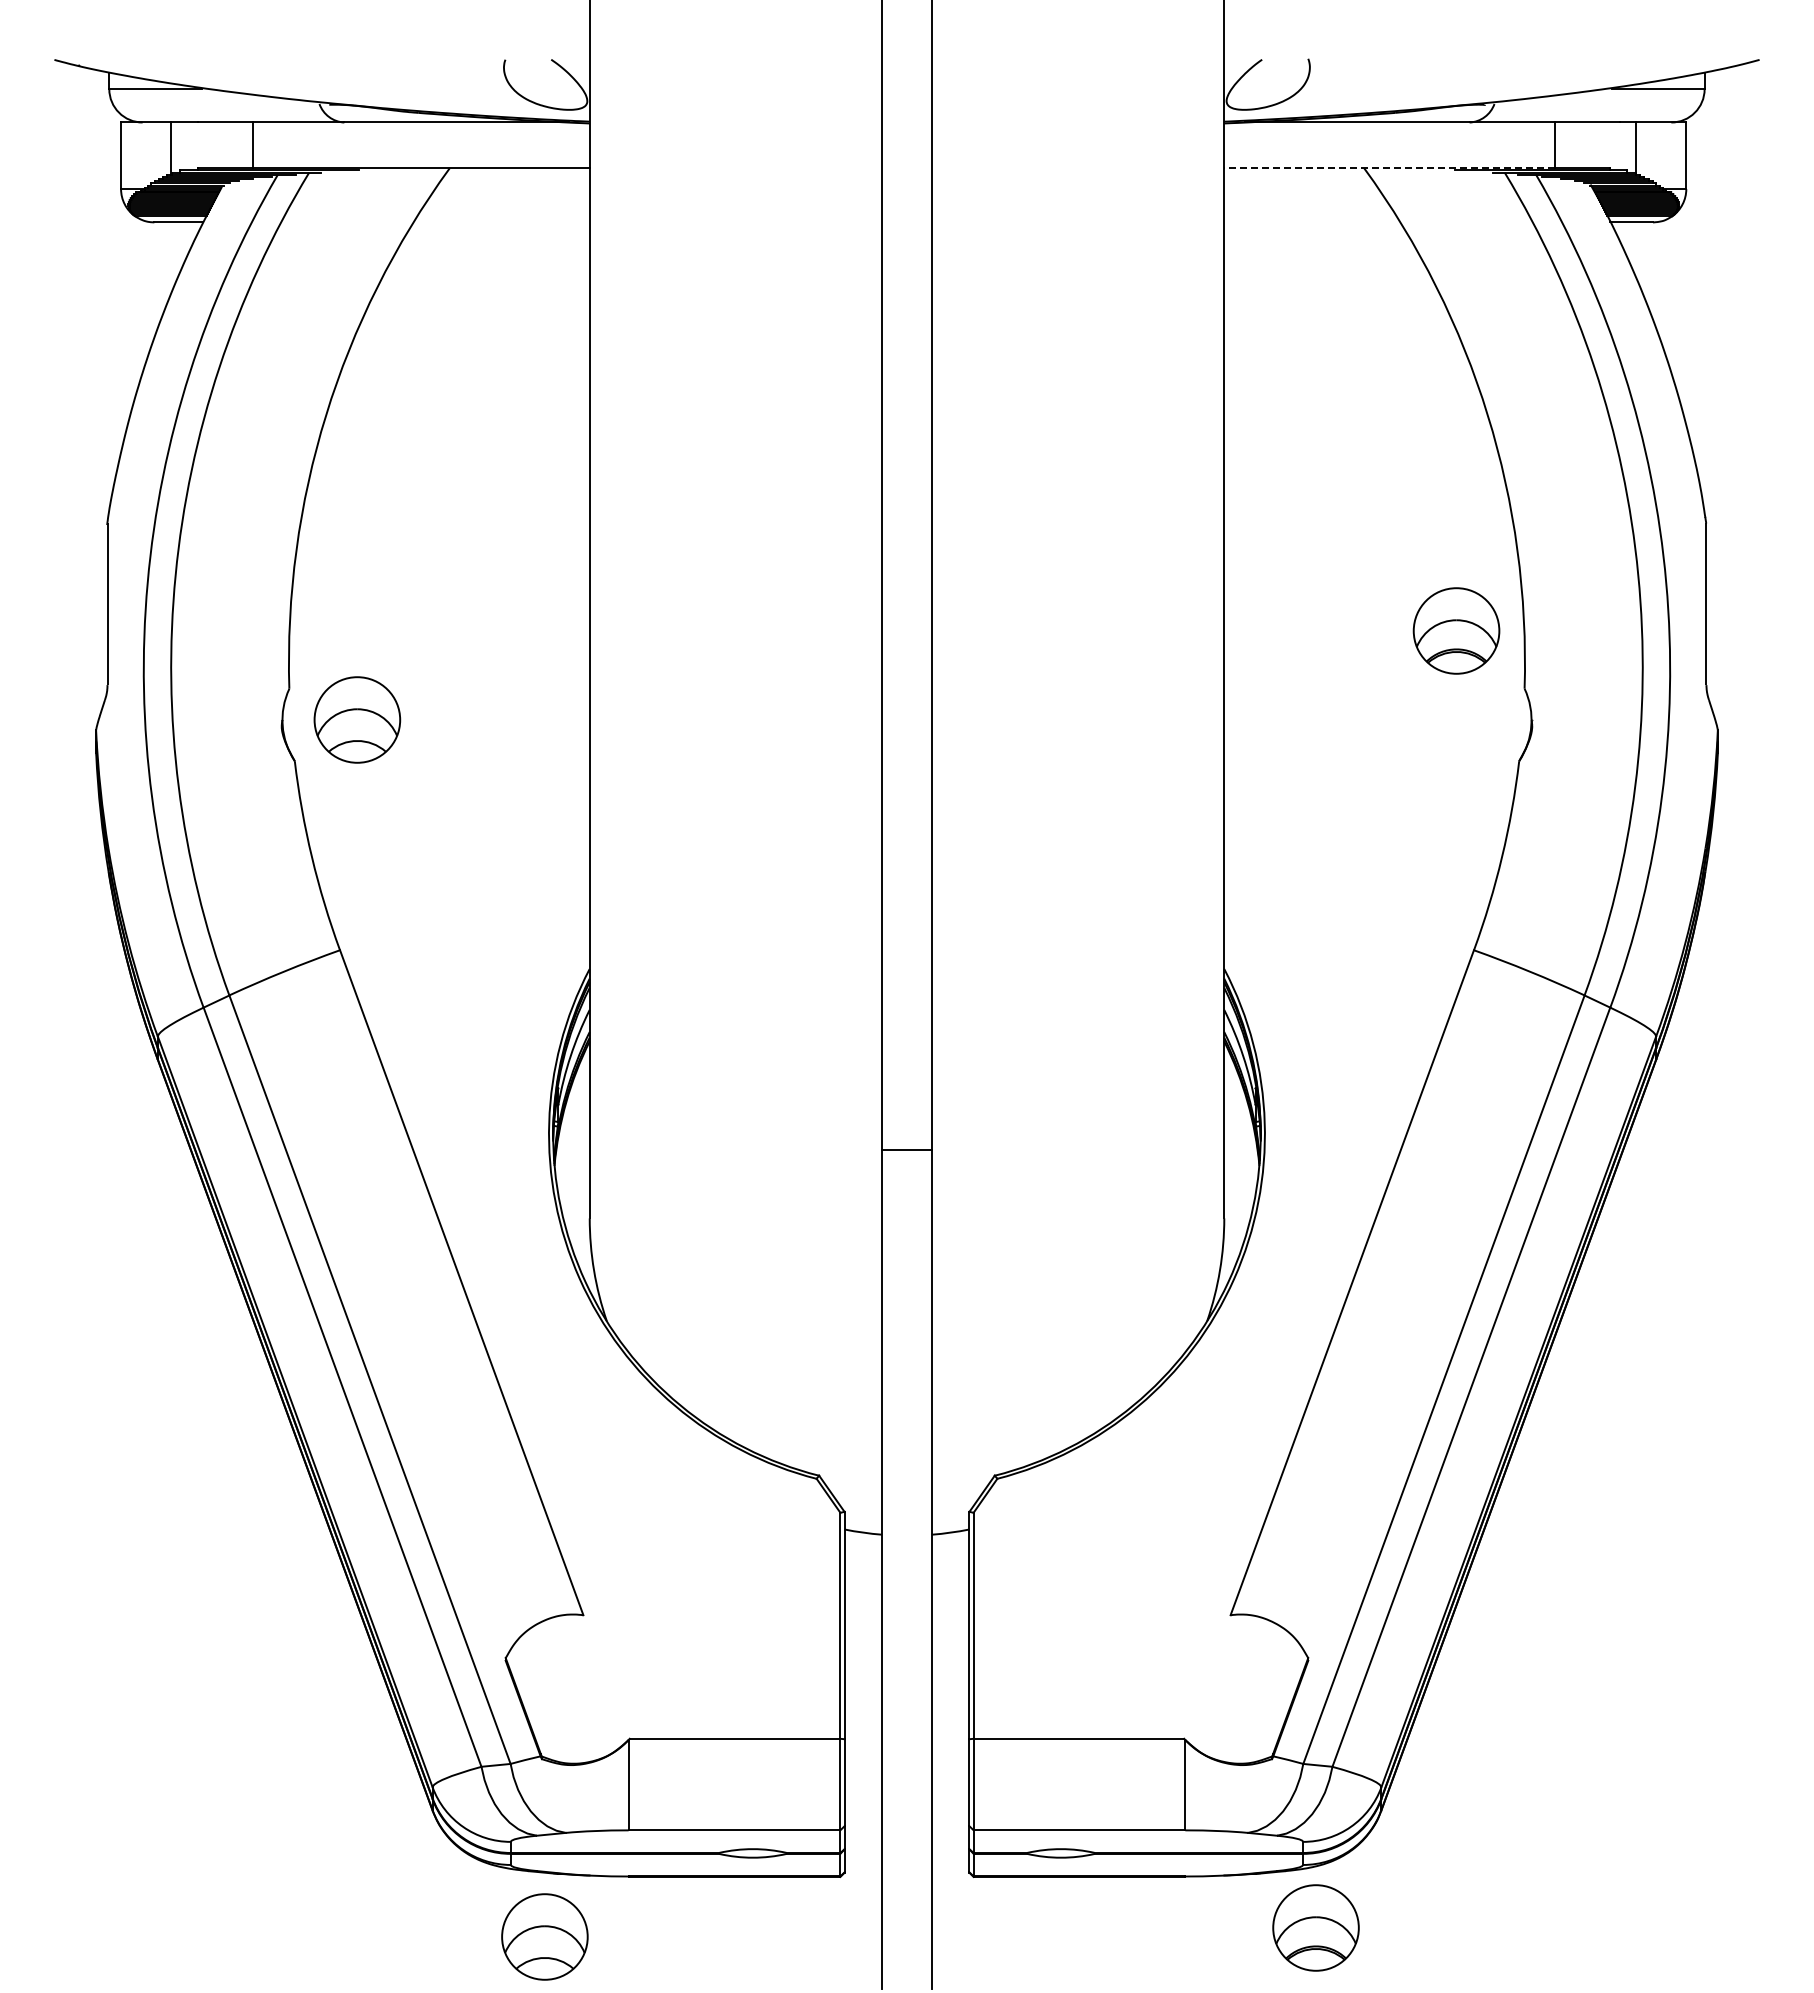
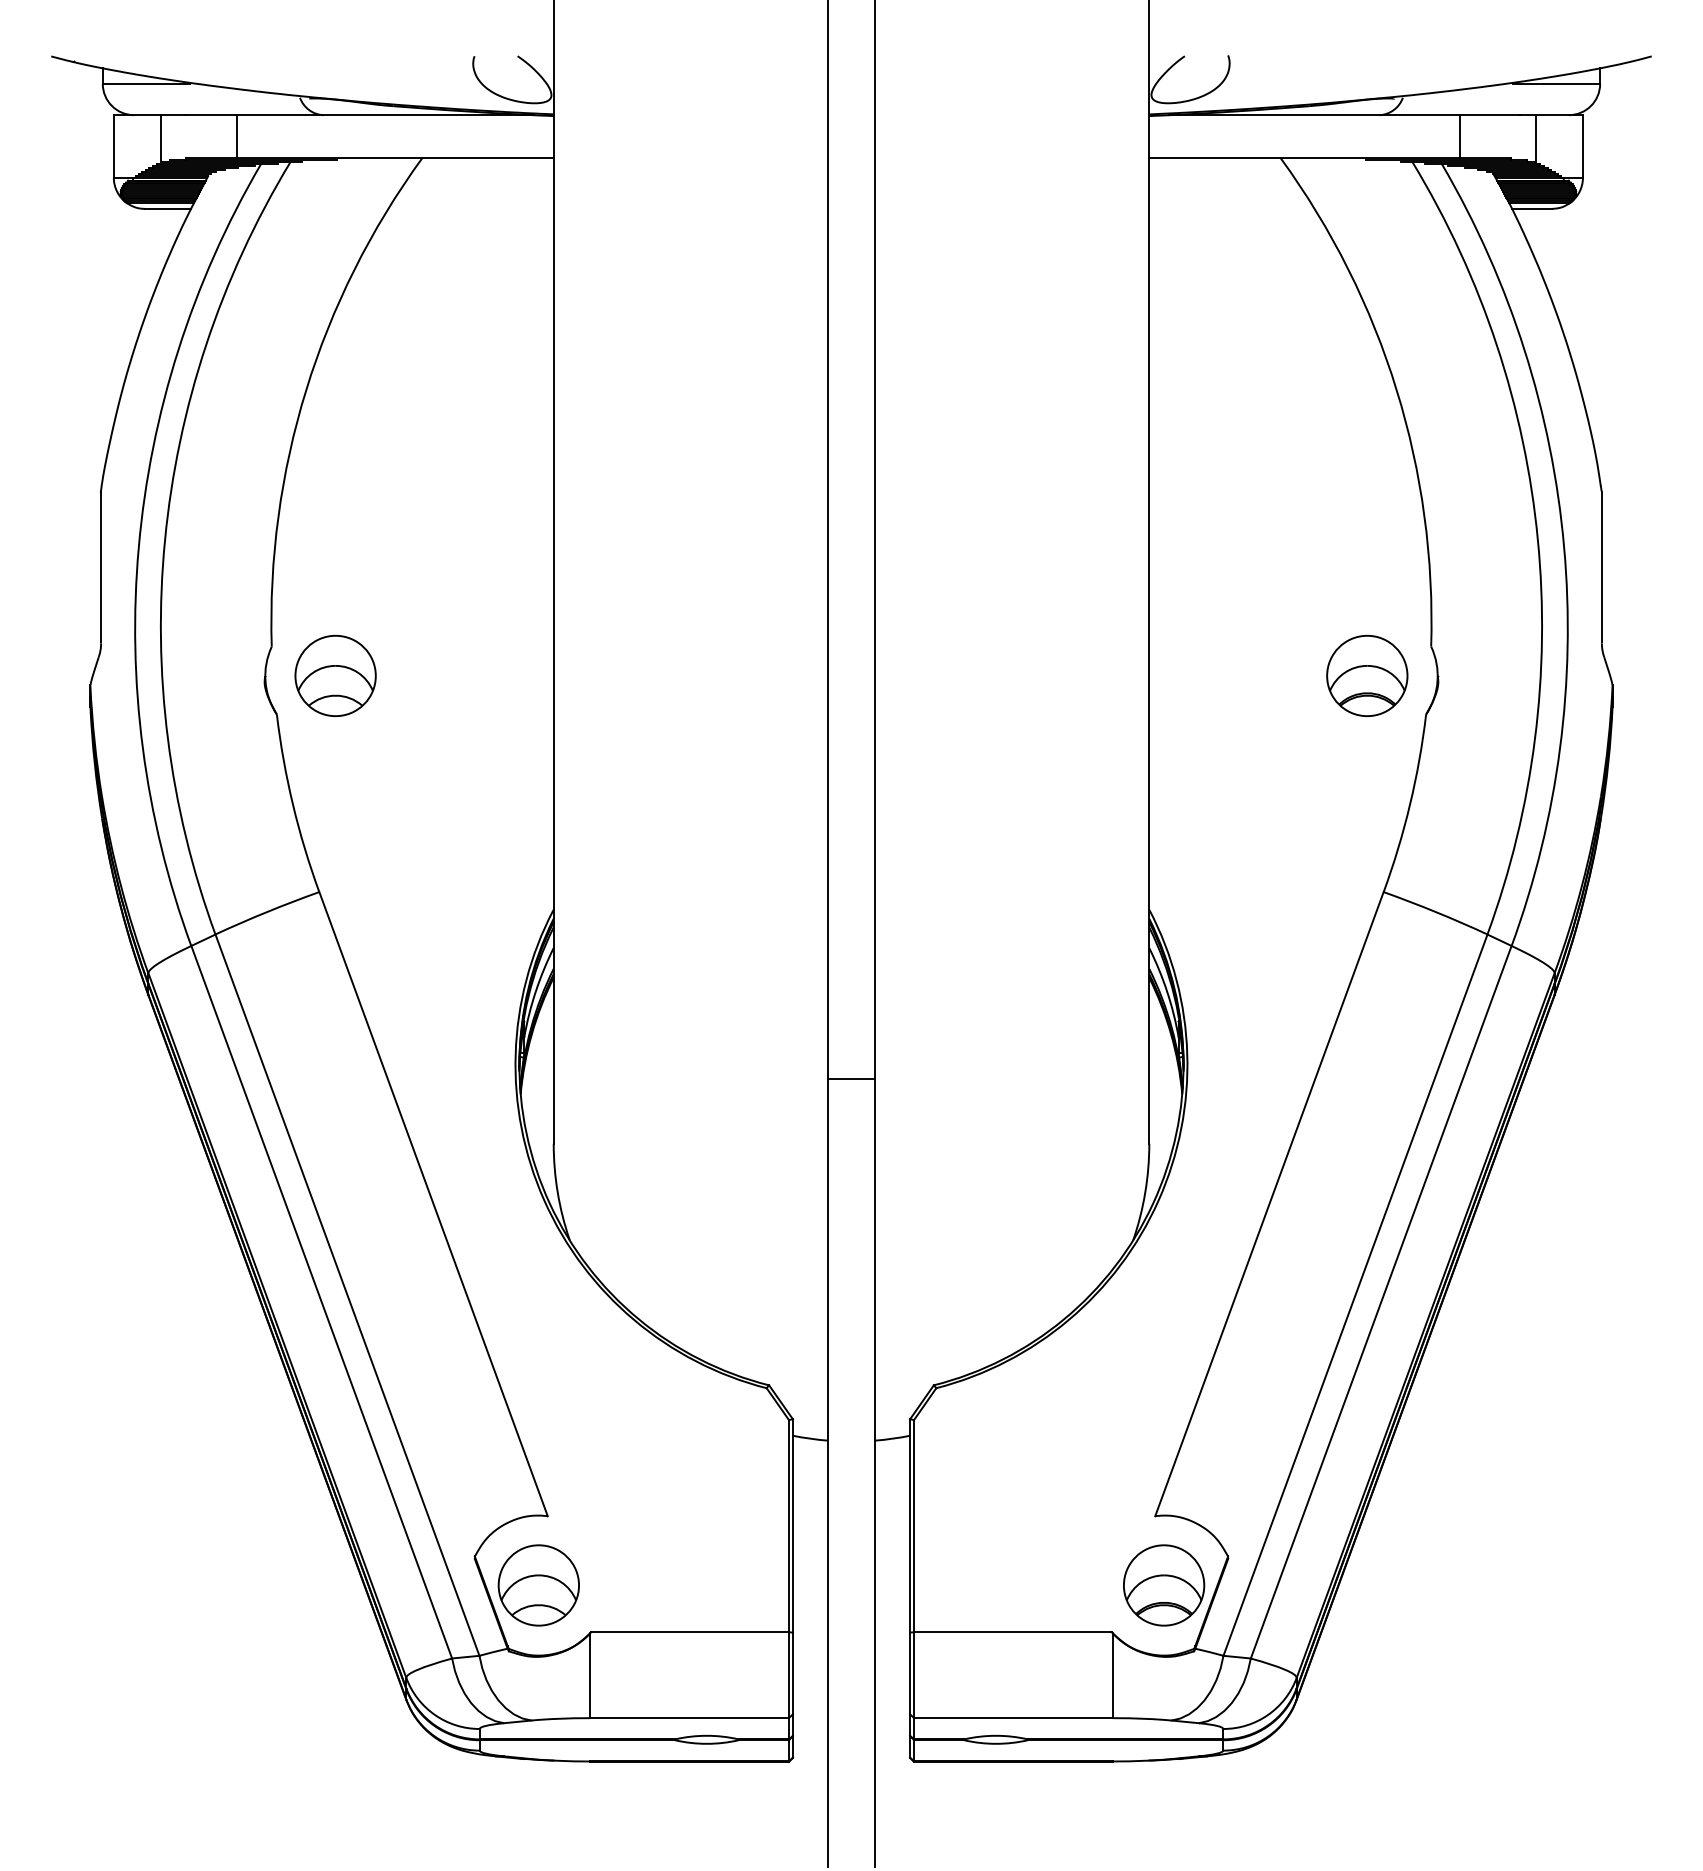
line: (1389, 168) -> (1304, 158), dashed -> solid
part: (1456, 630) -> (1367, 675), moved
part: (1315, 1927) -> (1163, 1585), moved
part: (544, 1936) -> (538, 1585), moved

